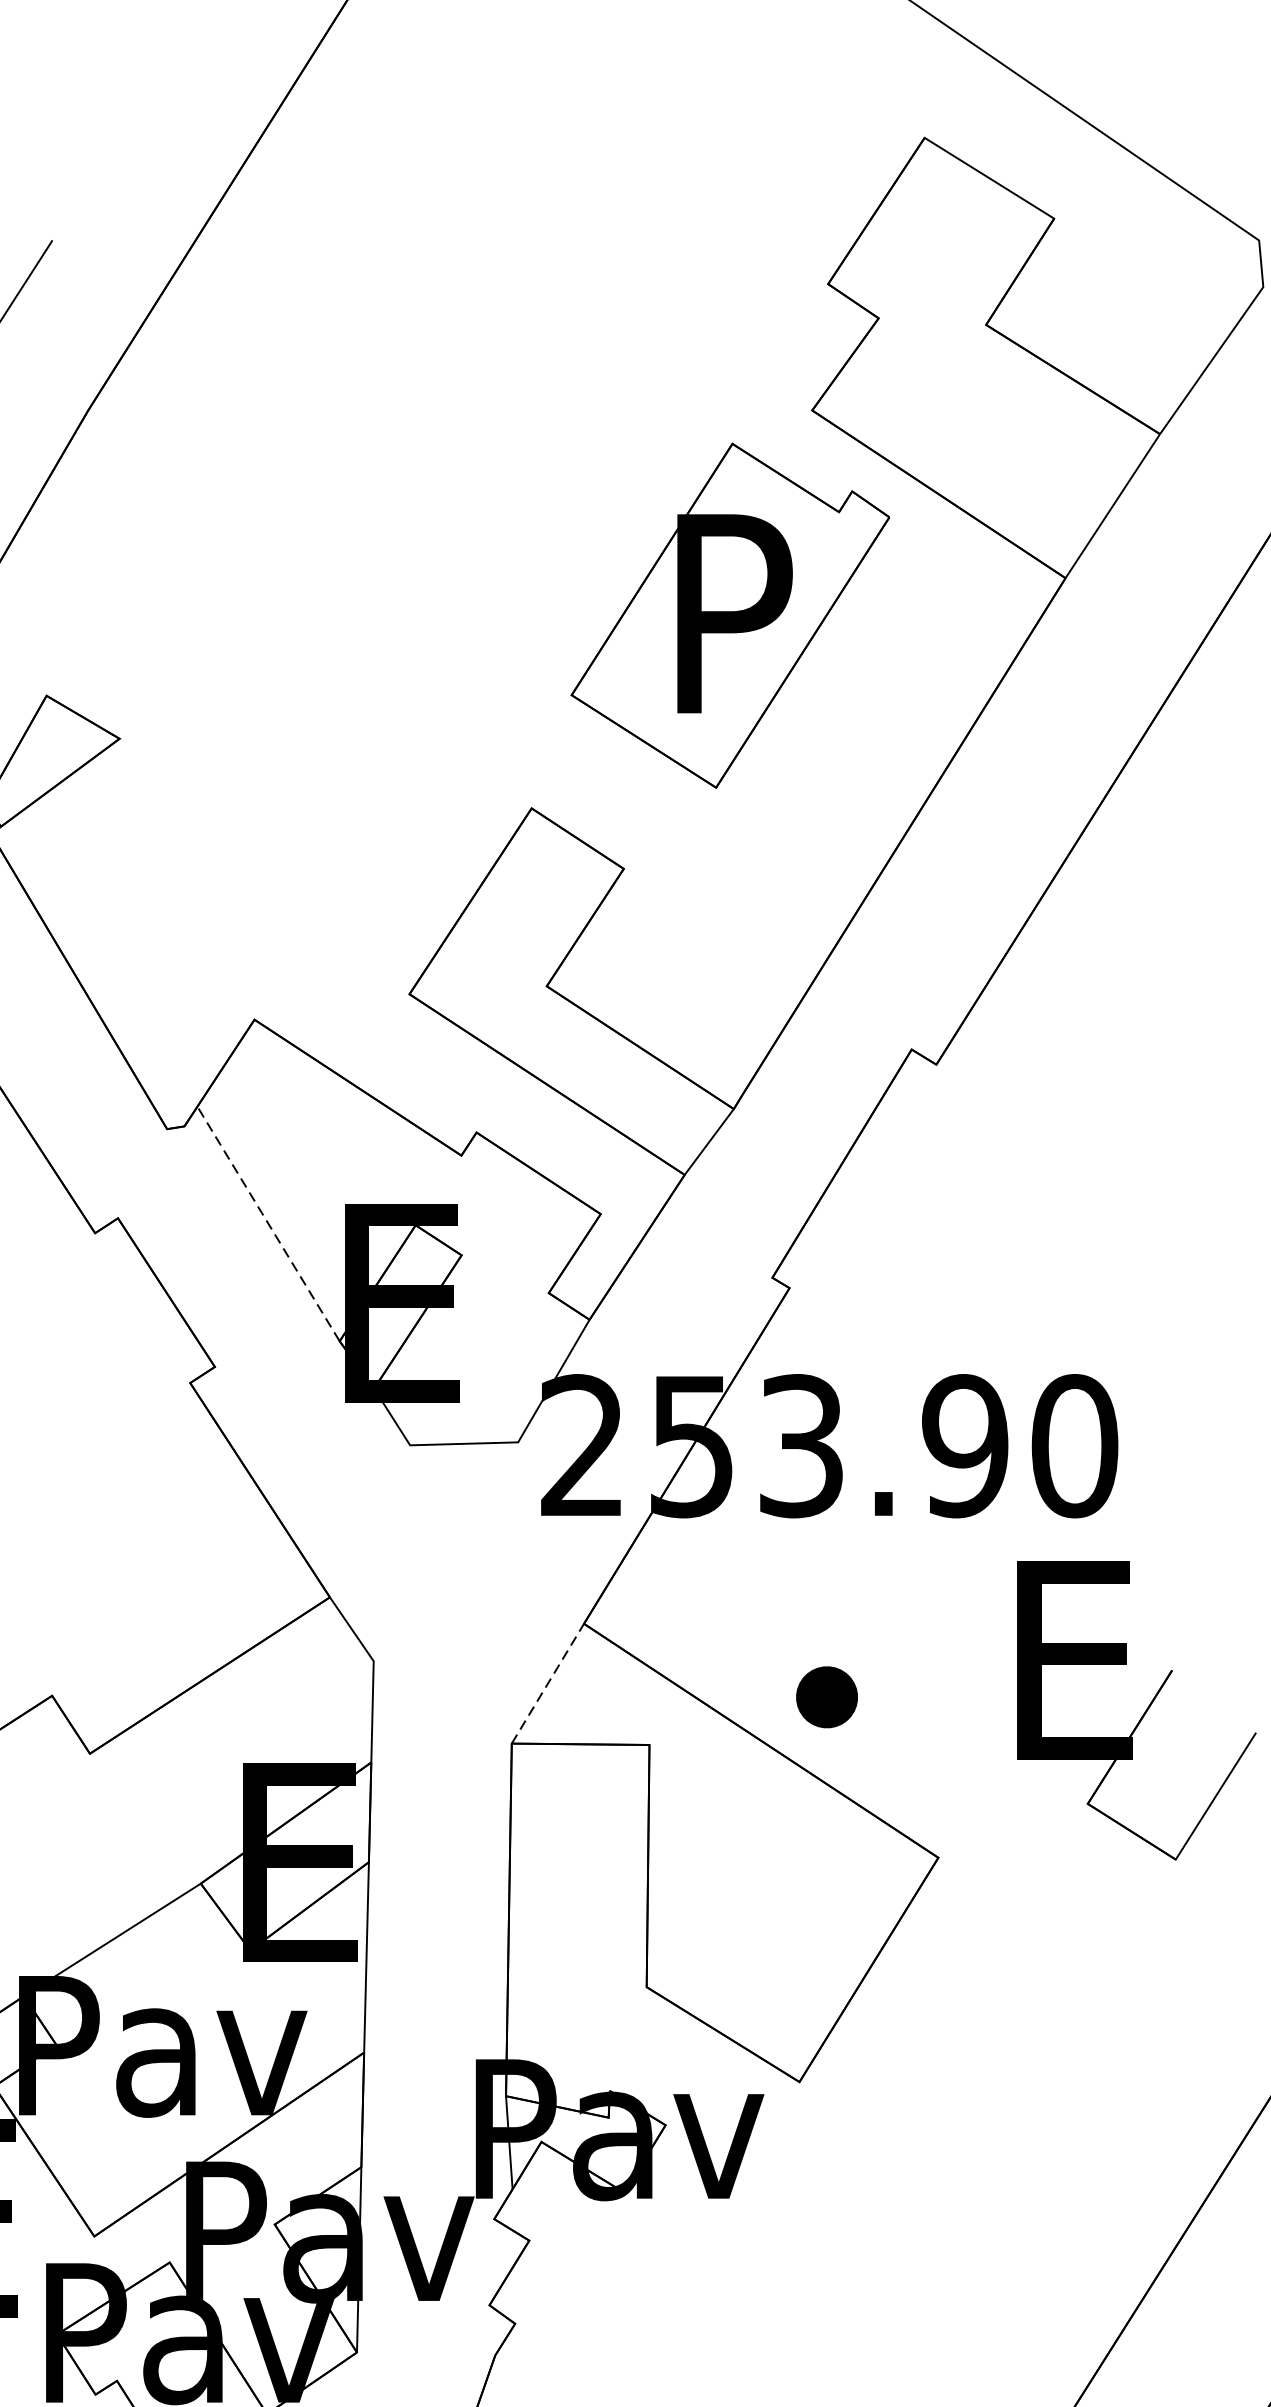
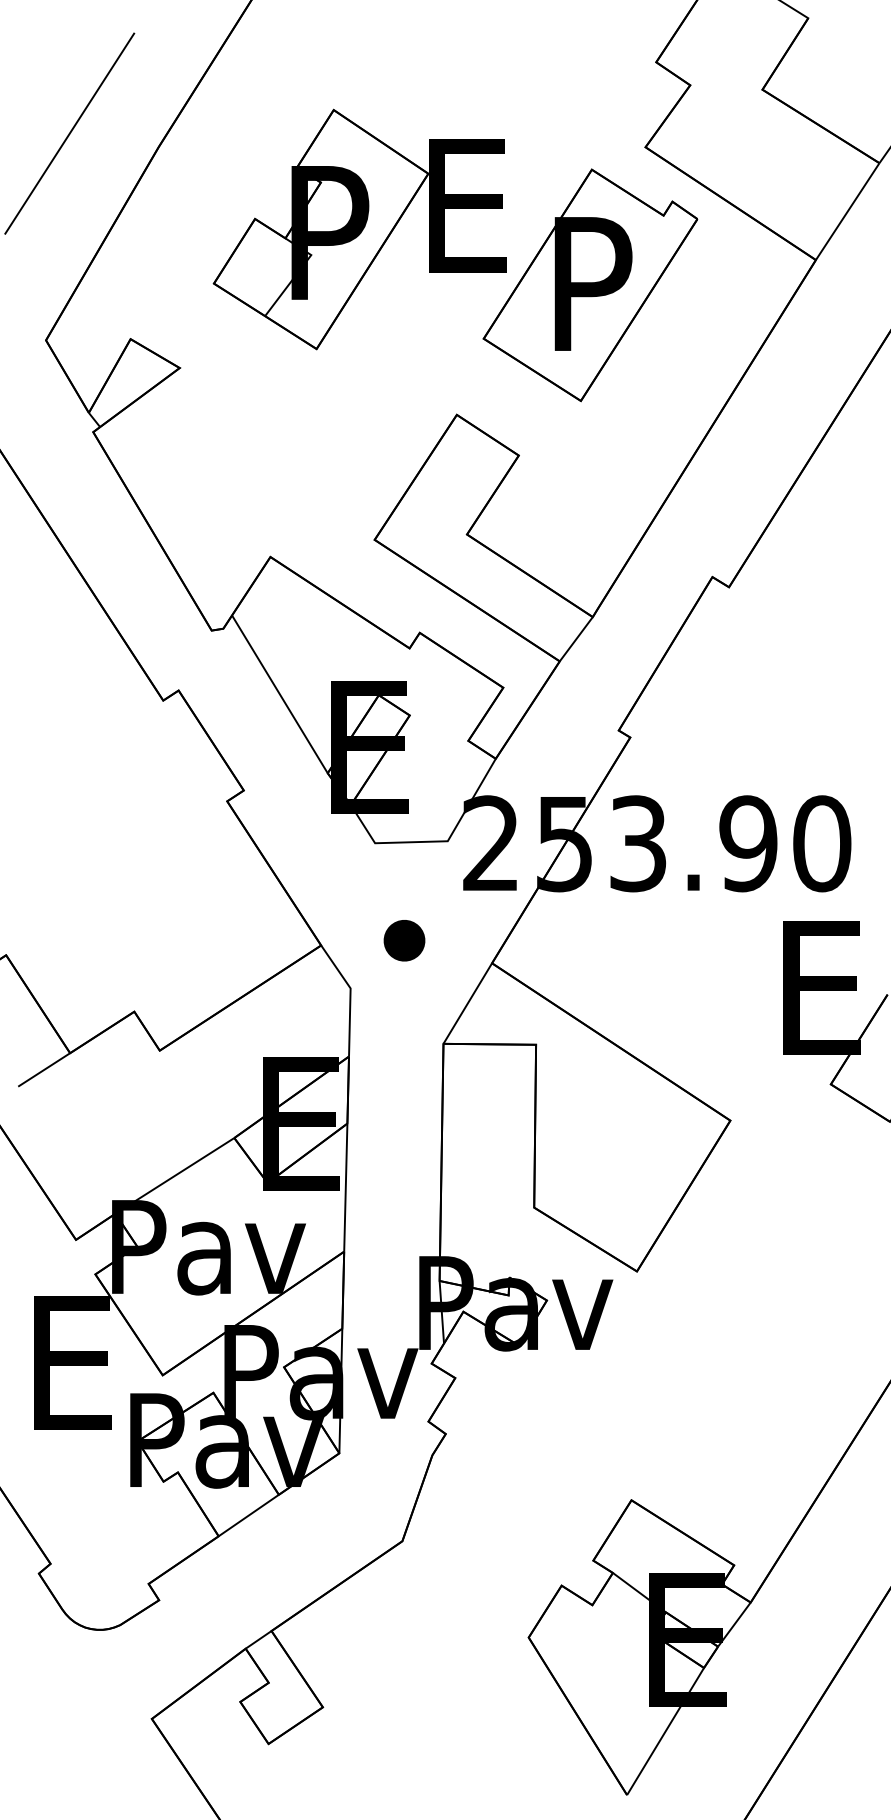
part: (386, 532) -> (359, 229), added
line: (267, 1222) -> (279, 693), dashed -> solid
line: (548, 1683) -> (468, 1003), dashed -> solid
part: (827, 1696) -> (404, 940), moved

